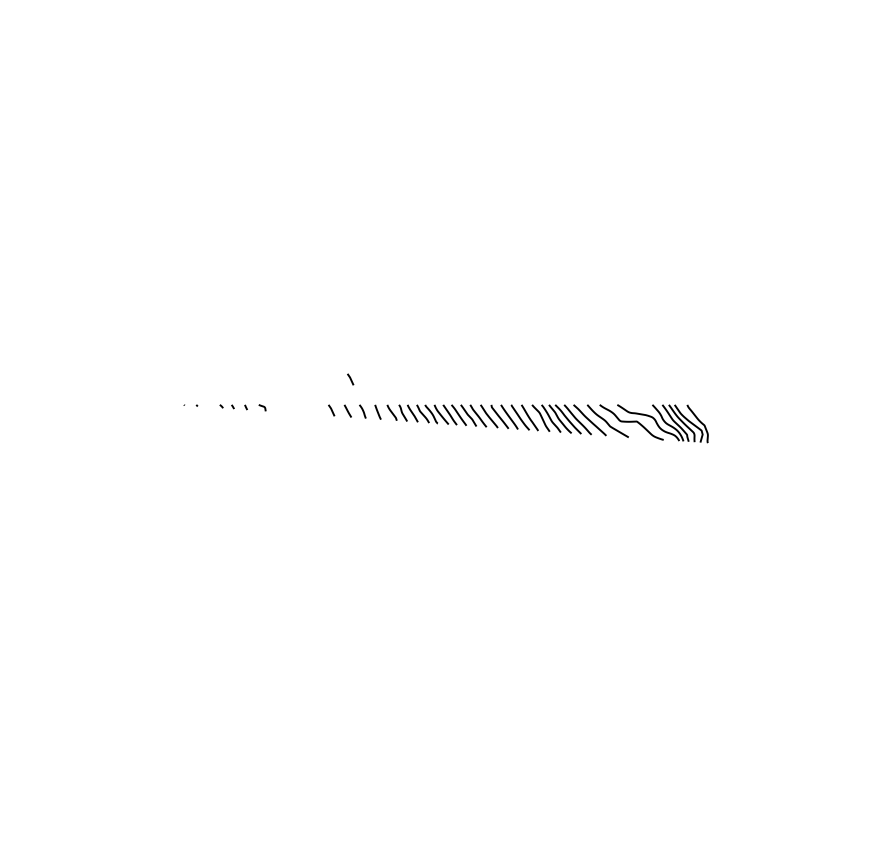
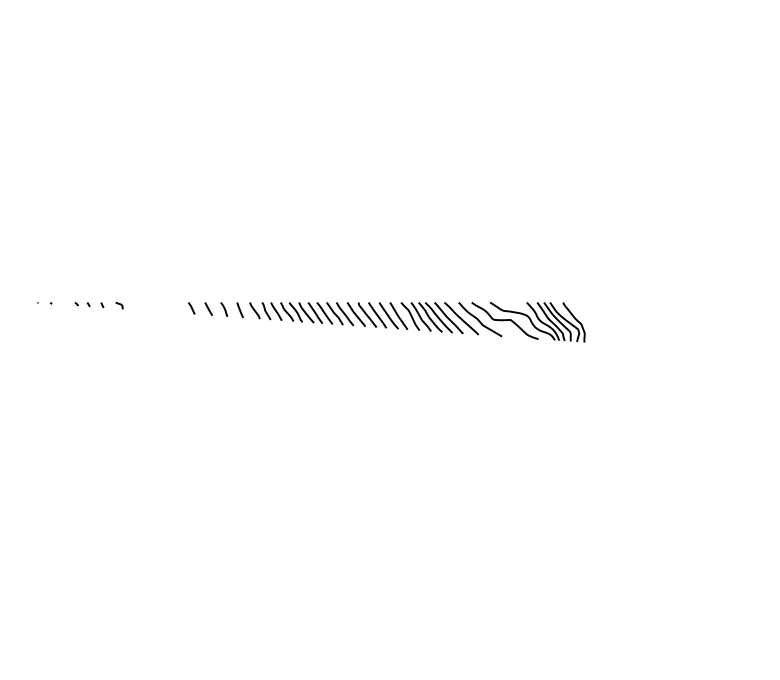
curve: (350, 379) -> (211, 276), removed

